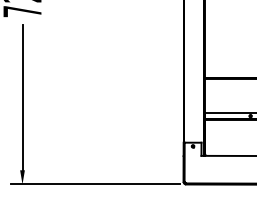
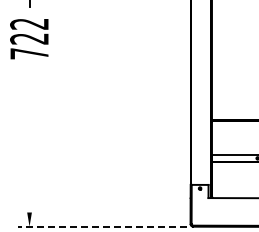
line: (22, 97) -> (29, 139), removed
line: (95, 184) -> (102, 226), solid -> dashed

